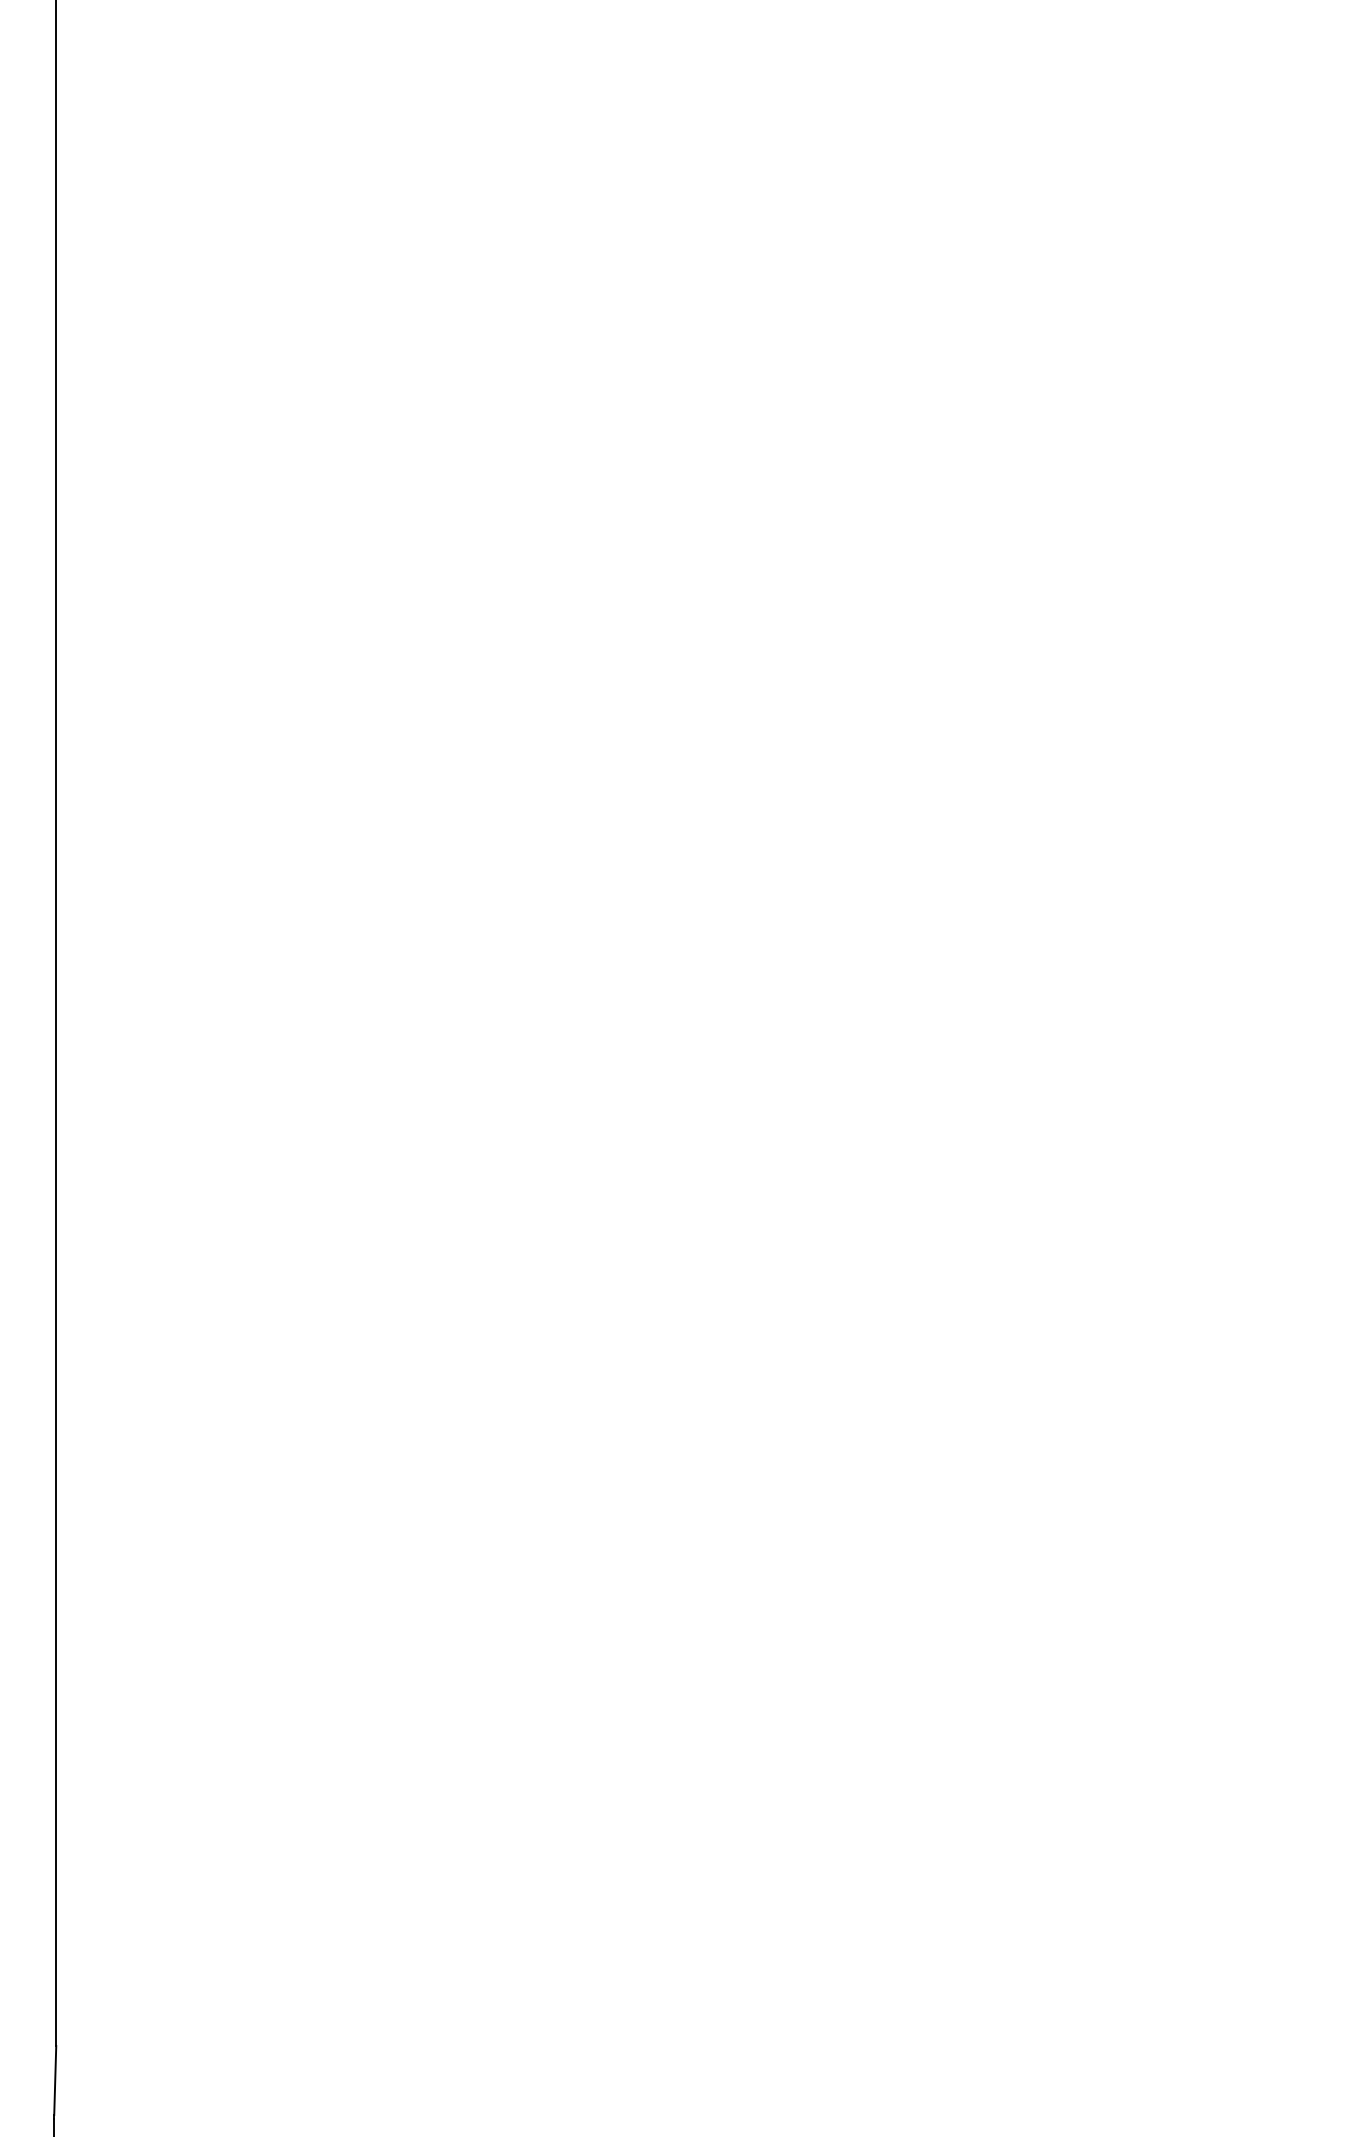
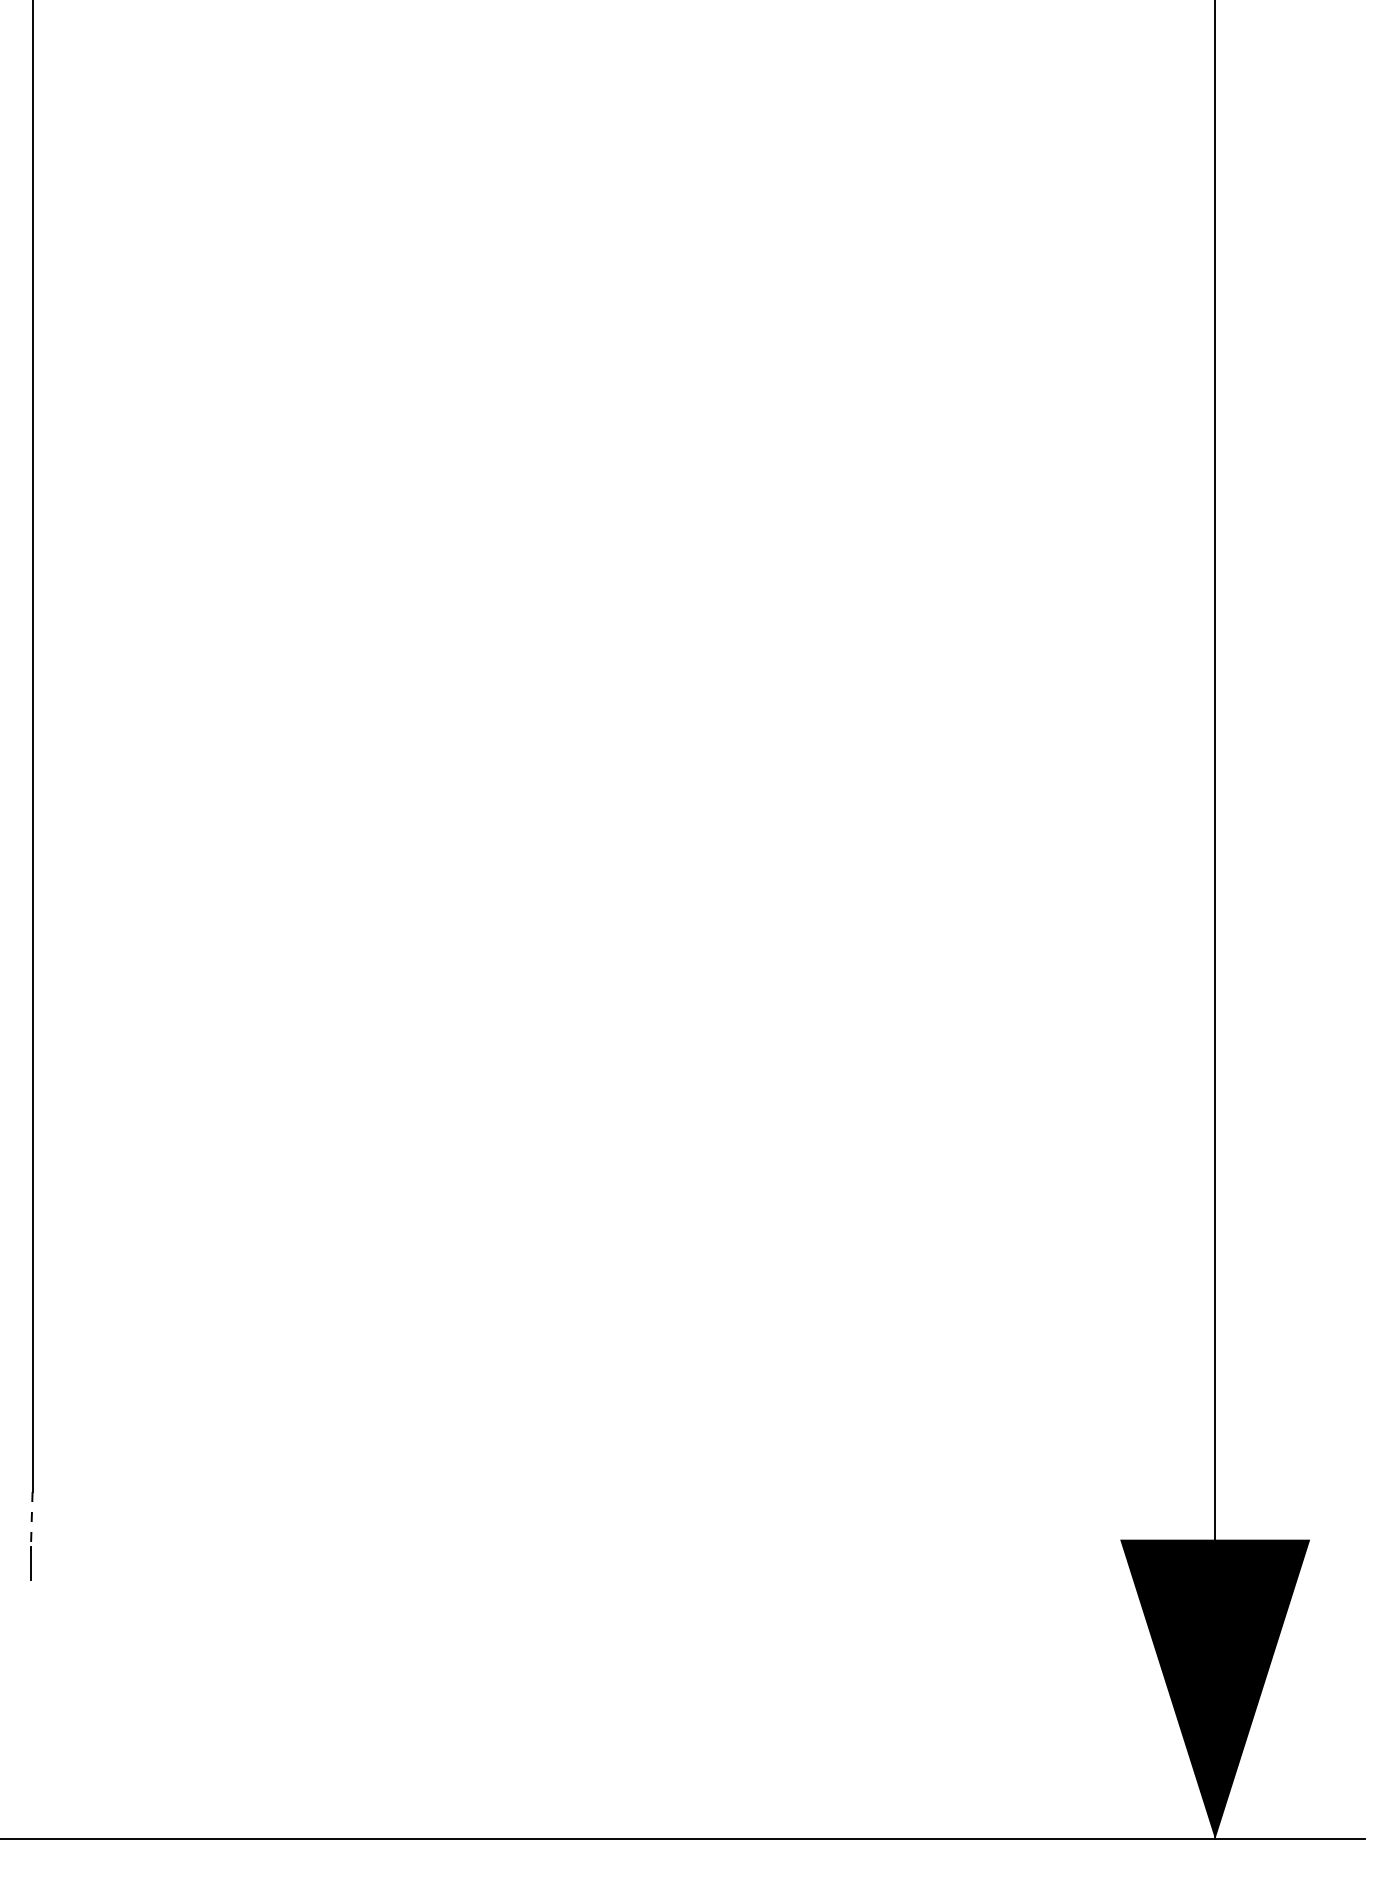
line: (54, 2080) -> (31, 1519), solid -> dashed

